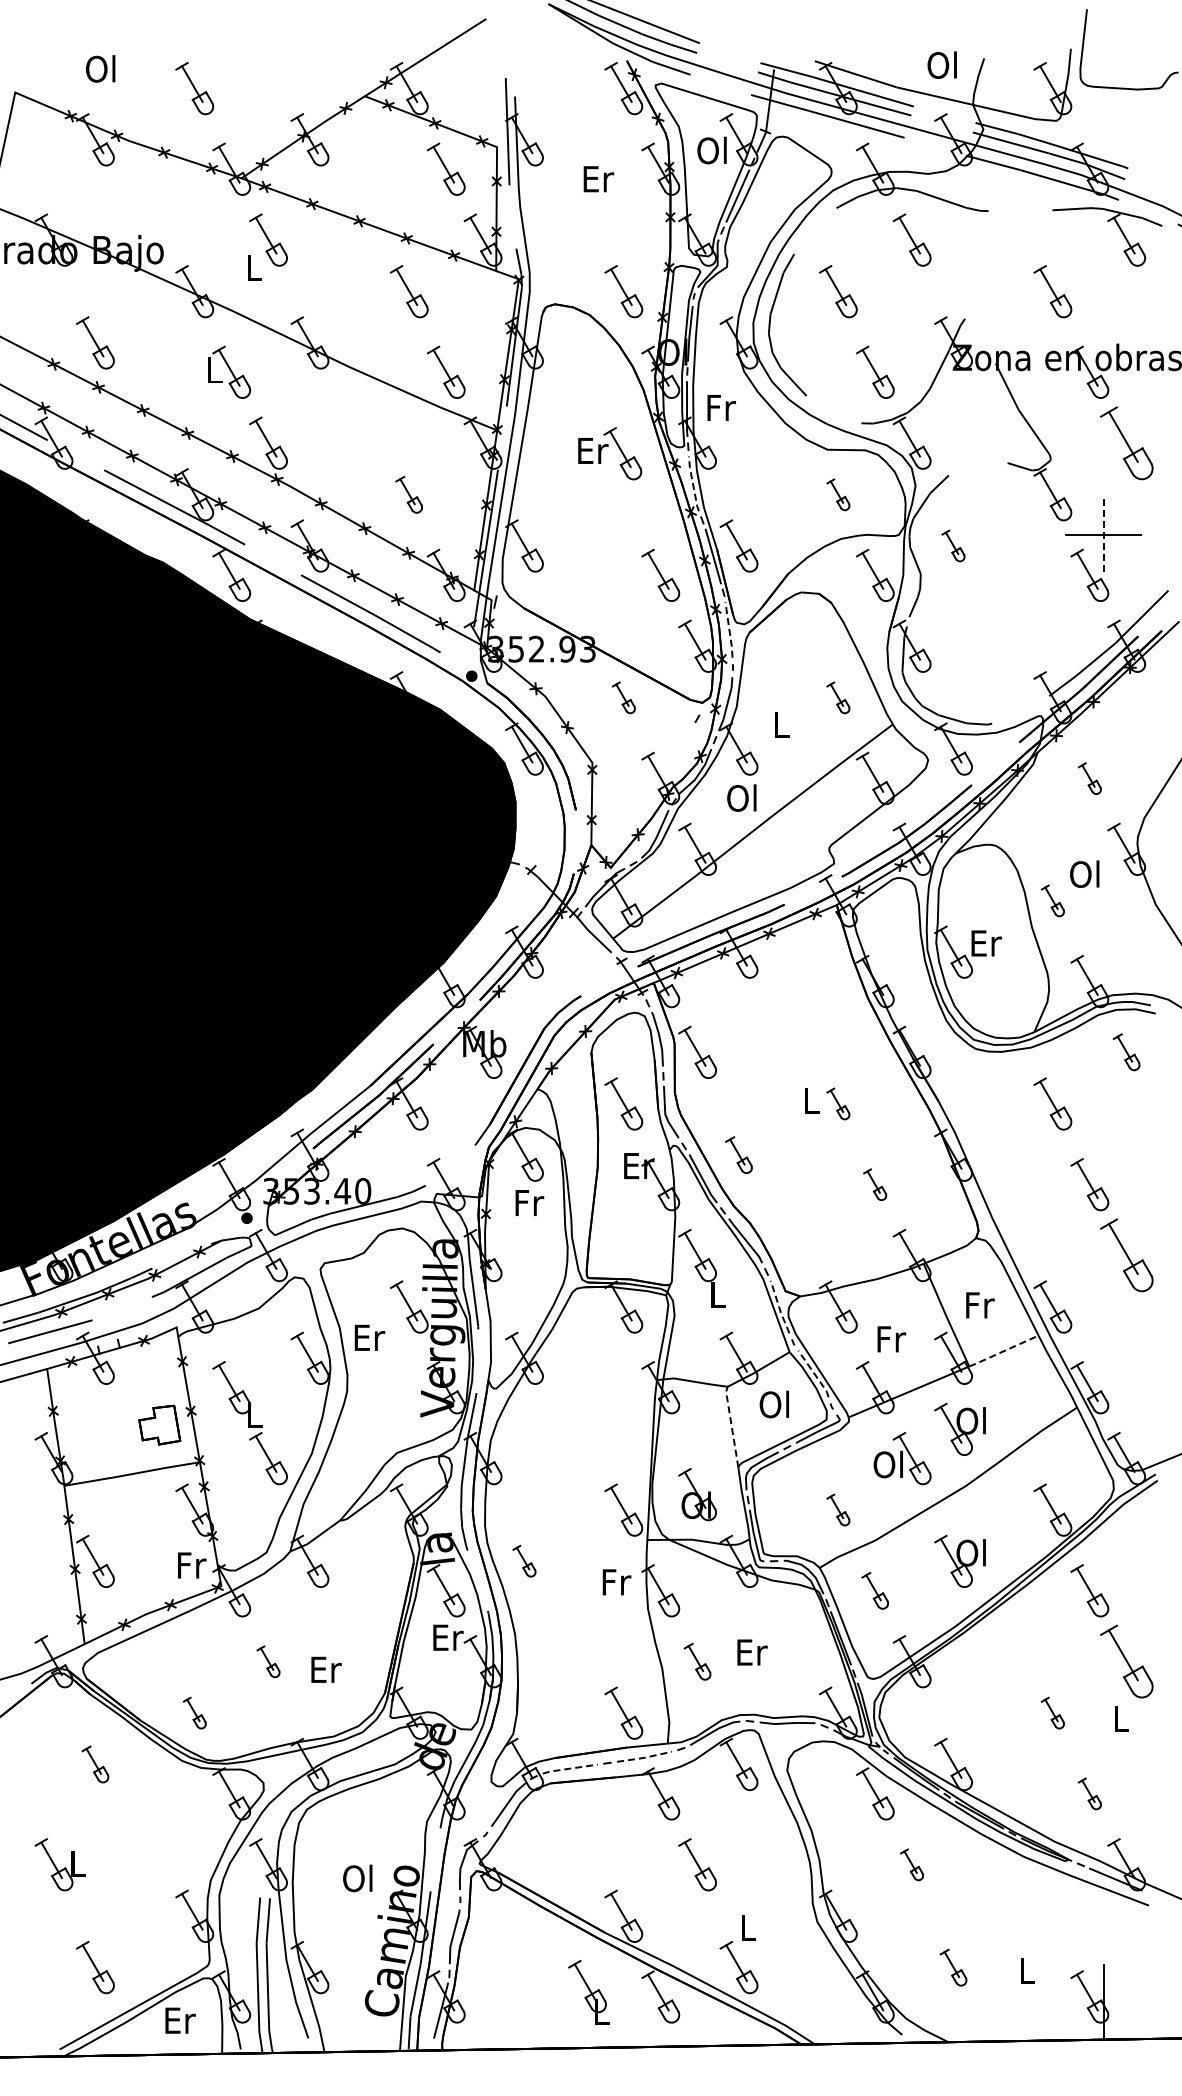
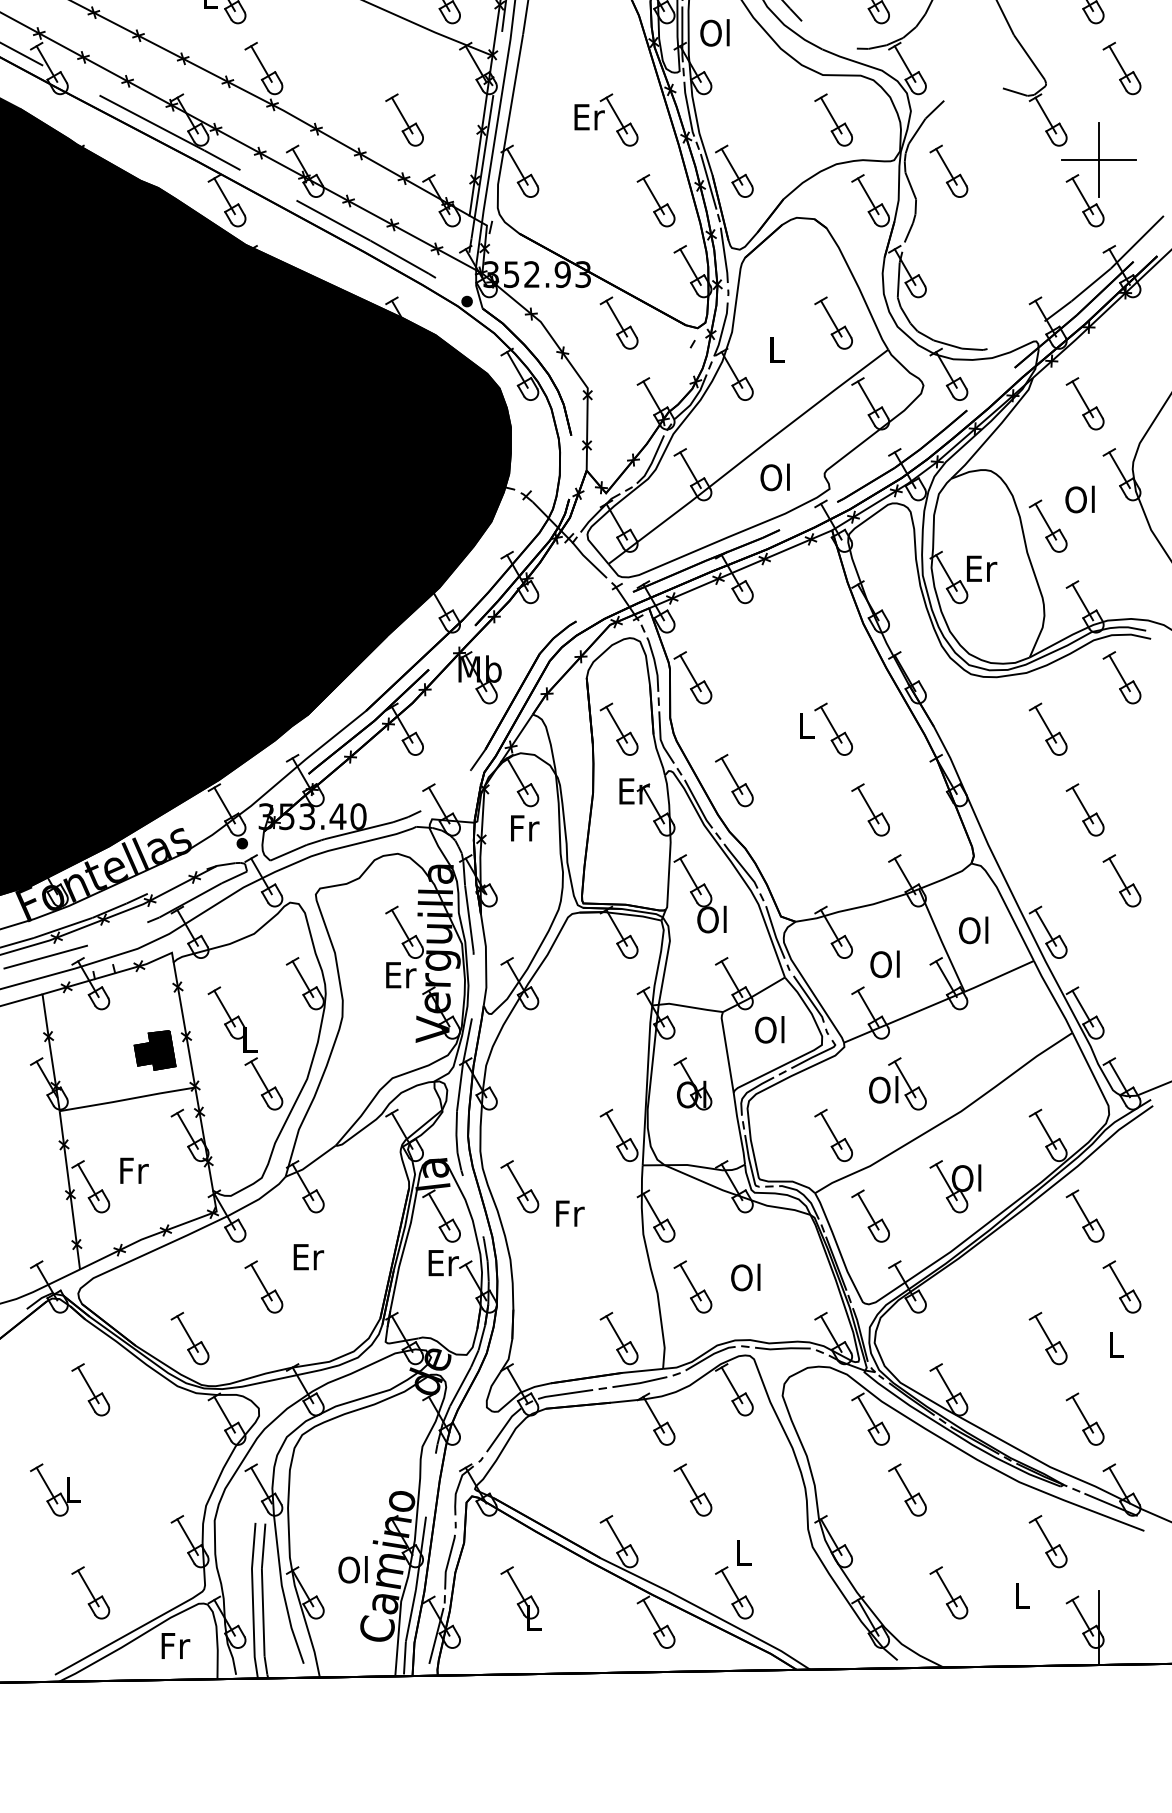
text: (720, 407) -> (715, 32), Fr -> Ol
part: (1126, 442) -> (1121, 67), size x0.71
part: (608, 447) -> (604, 113), moved
line: (692, 483) -> (687, 108), dashed -> solid
part: (408, 494) -> (403, 119), size x1.43
part: (838, 494) -> (833, 119), size x1.67
line: (1103, 534) -> (1098, 159), dashed -> solid
part: (953, 545) -> (948, 170), size x1.67
line: (729, 630) -> (724, 255), dashed -> solid
part: (623, 697) -> (618, 322), size x1.67
part: (838, 697) -> (833, 322), size x1.67
part: (1089, 778) -> (1084, 403), size x1.67
text: (741, 797) -> (774, 476), moved
part: (1052, 900) -> (1047, 525), size x1.67
part: (1126, 1051) -> (1121, 676), size x1.43
part: (838, 1103) -> (833, 728), size x1.67
part: (738, 1154) -> (733, 779), size x1.43
part: (874, 1184) -> (869, 809), size x1.67
part: (1126, 1255) -> (1121, 880), size x0.71
text: (716, 1294) -> (711, 919), L -> Ol
text: (978, 1304) -> (973, 929), Fr -> Ol
line: (779, 1308) -> (774, 933), dashed -> solid
text: (369, 1337) -> (400, 974), moved
text: (890, 1338) -> (885, 963), Fr -> Ol
line: (1003, 1351) -> (998, 976), dashed -> solid
line: (814, 1373) -> (809, 998), dashed -> solid
fill: (159, 1424) -> (154, 1049), added
line: (731, 1425) -> (726, 1050), dashed -> solid
part: (959, 1428) -> (954, 1053), removed
part: (697, 1494) -> (692, 1083), moved
part: (838, 1509) -> (833, 1134), size x1.67
part: (524, 1560) -> (519, 1185), size x1.67
text: (192, 1565) -> (134, 1170), moved
text: (616, 1582) -> (569, 1213), moved
part: (874, 1590) -> (869, 1215), size x1.43
text: (751, 1651) -> (746, 1276), Er -> Ol
part: (268, 1661) -> (263, 1286), size x1.67
part: (697, 1661) -> (692, 1286), size x1.43
part: (1126, 1661) -> (1121, 1286), size x0.71
text: (326, 1669) -> (308, 1256), moved
part: (194, 1712) -> (189, 1337), size x1.67
part: (1052, 1712) -> (1047, 1337), size x1.67
line: (644, 1757) -> (639, 1382), dashed -> solid
part: (95, 1764) -> (90, 1389), size x1.43
line: (569, 1768) -> (564, 1393), dashed -> solid
part: (1089, 1793) -> (1084, 1418), size x1.67
part: (911, 1864) -> (906, 1489), size x1.67
text: (357, 1878) -> (352, 1569), moved
part: (1052, 1915) -> (1047, 1540), added
part: (953, 1967) -> (948, 1592), size x1.43
part: (588, 1992) -> (520, 1598), moved
text: (180, 2020) -> (175, 1645), Er -> Fr

